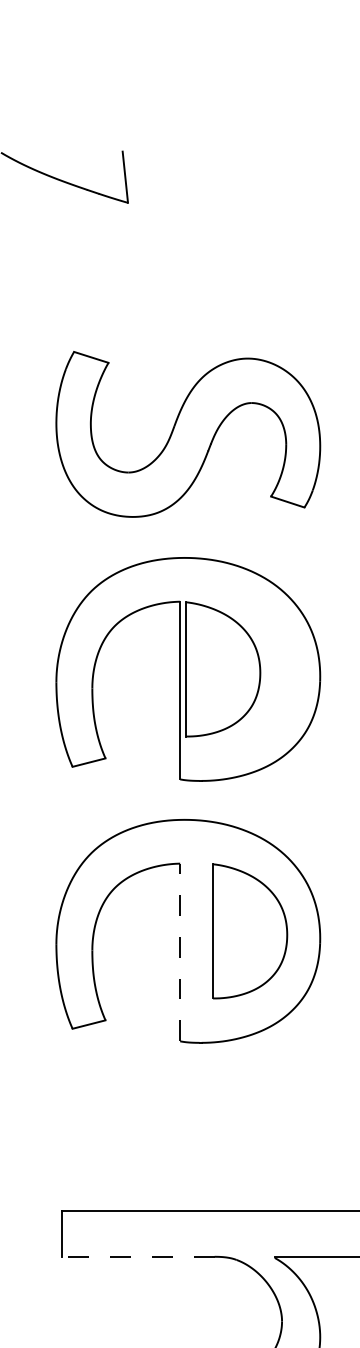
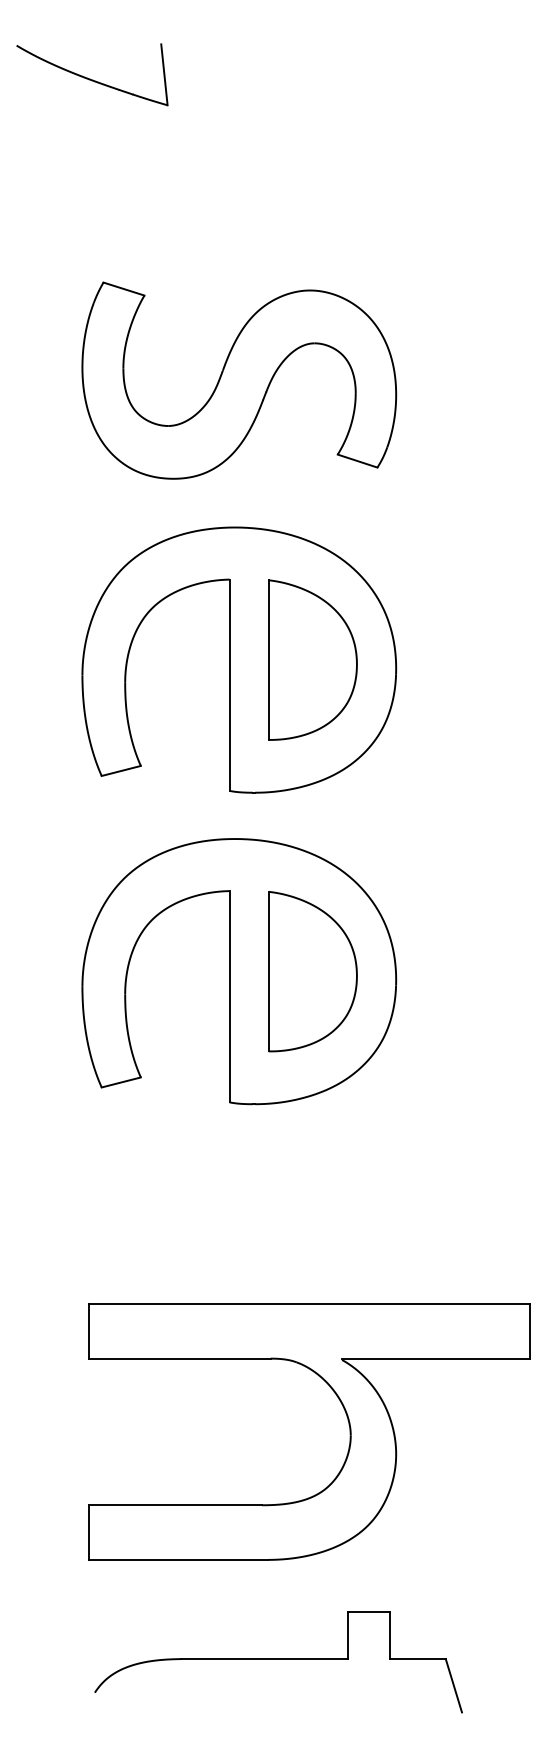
part: (222, 668) -> (312, 659), moved
line: (180, 952) -> (229, 996), dashed -> solid
line: (138, 1256) -> (179, 1358), dashed -> solid

